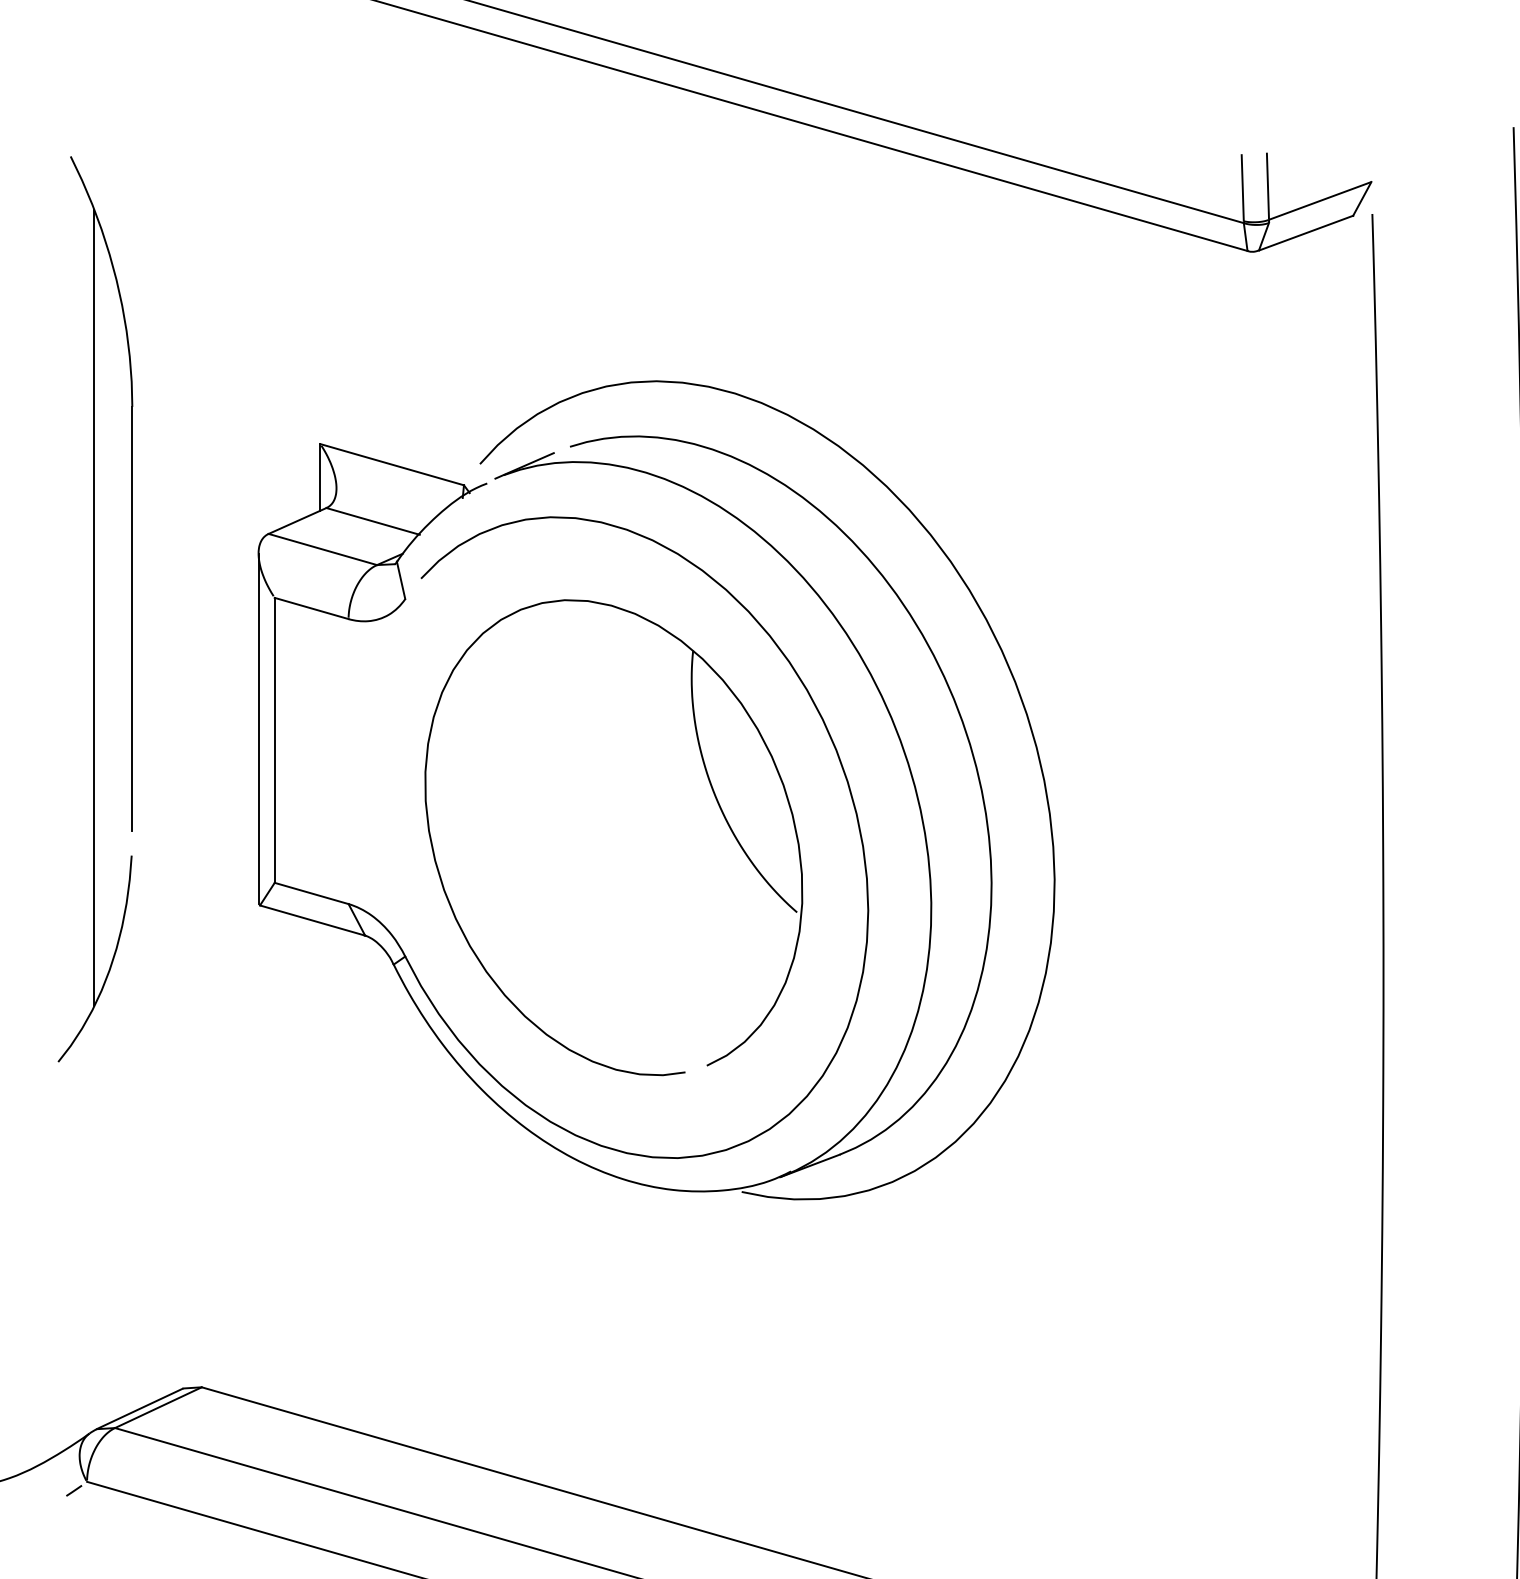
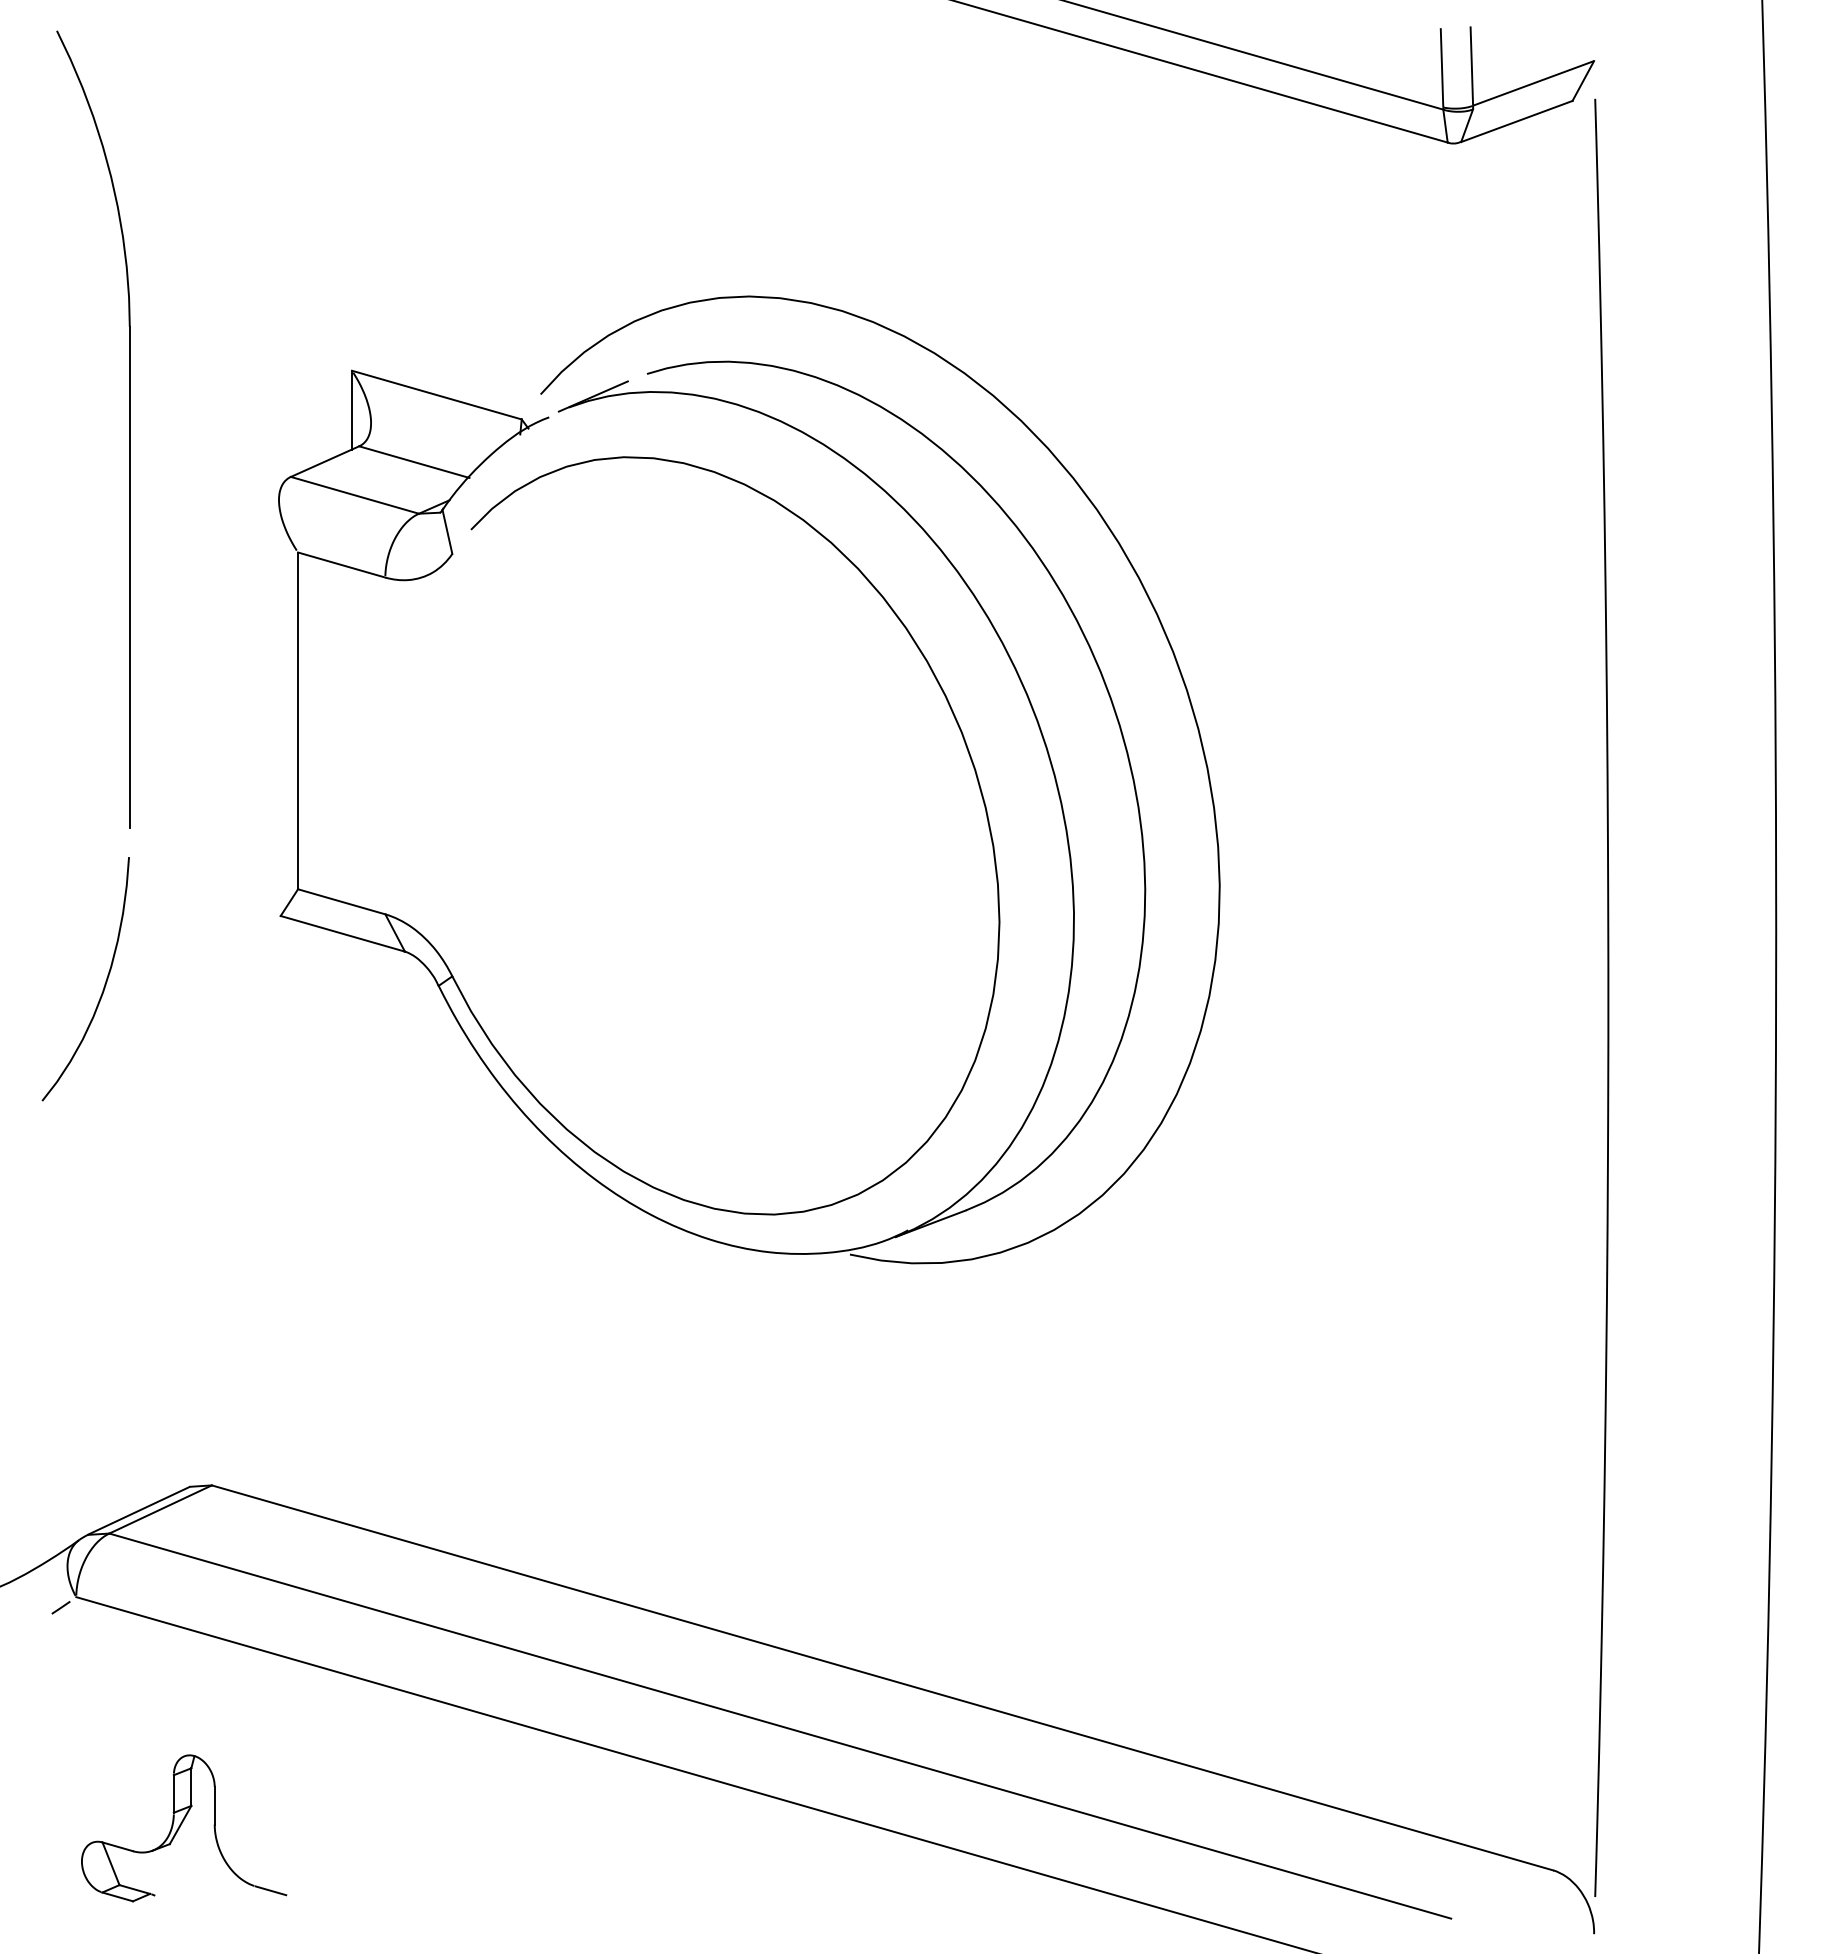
line: (94, 608) -> (84, 564), removed
line: (259, 728) -> (279, 706), removed
part: (714, 795) -> (817, 786), removed

